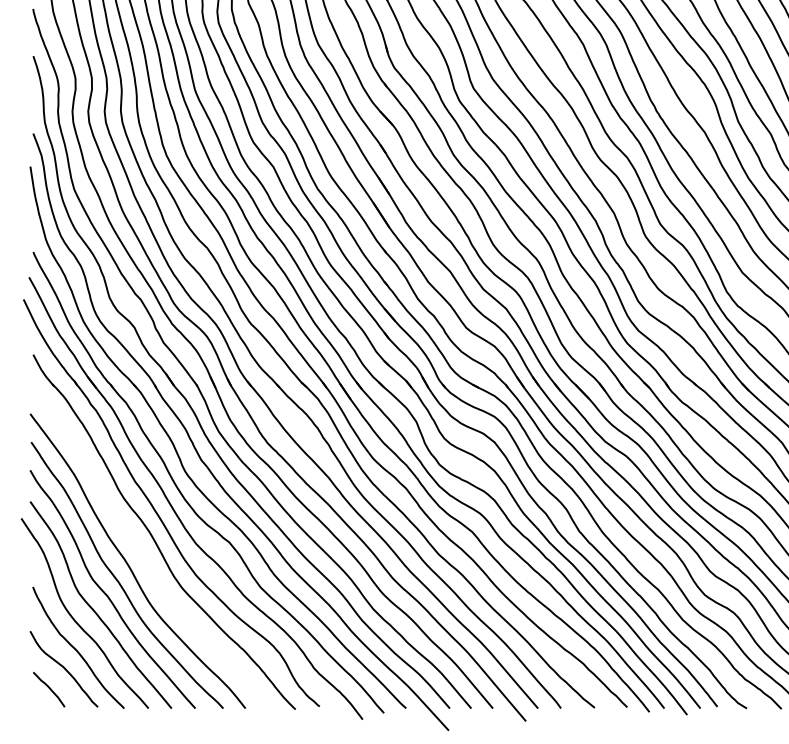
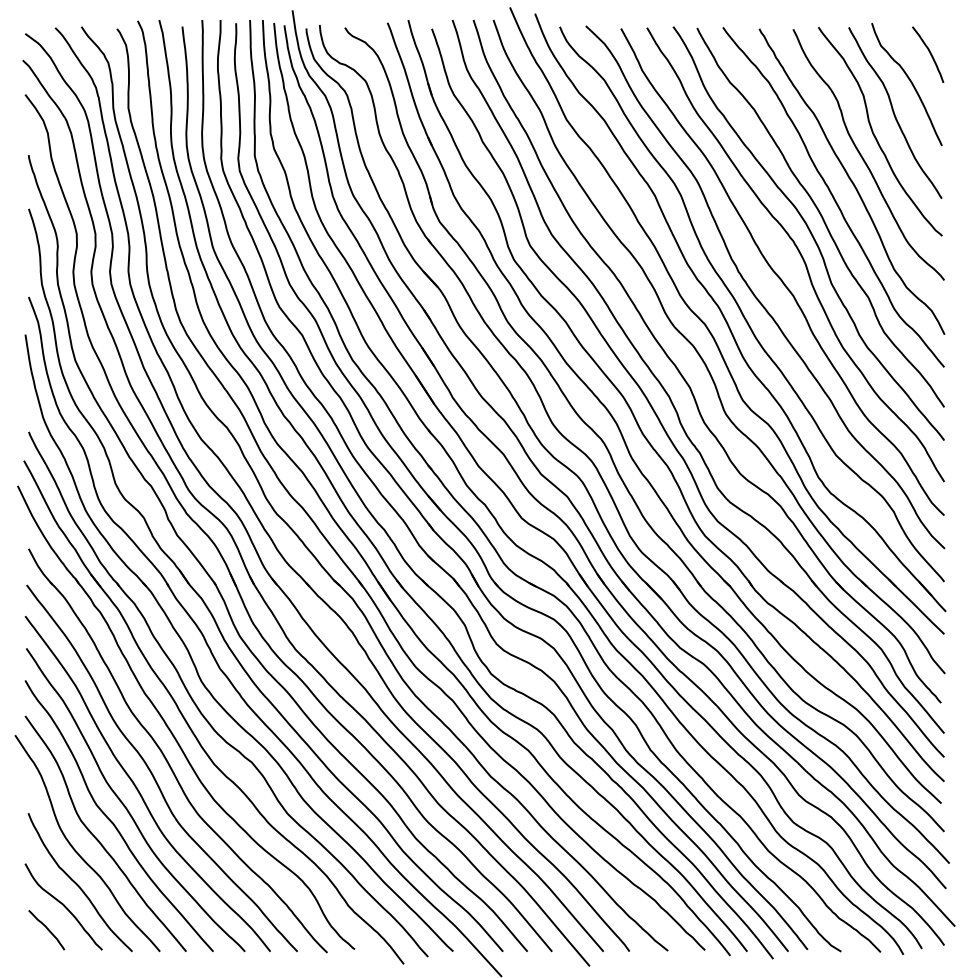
curve: (141, 551) -> (152, 772), added

